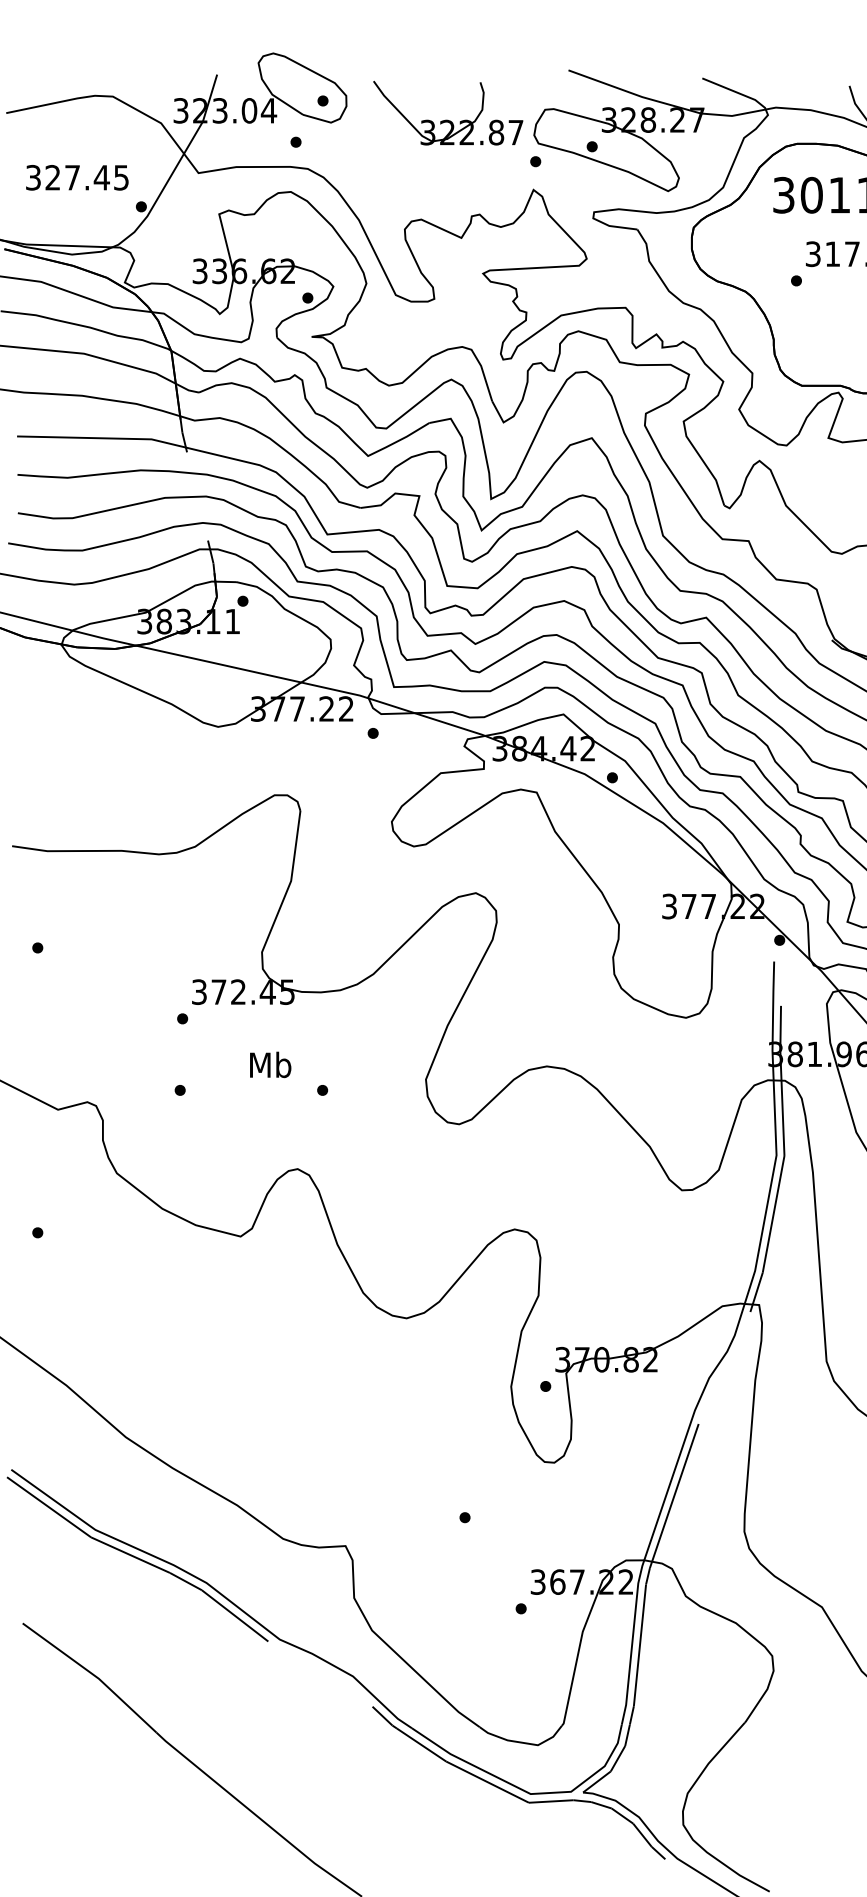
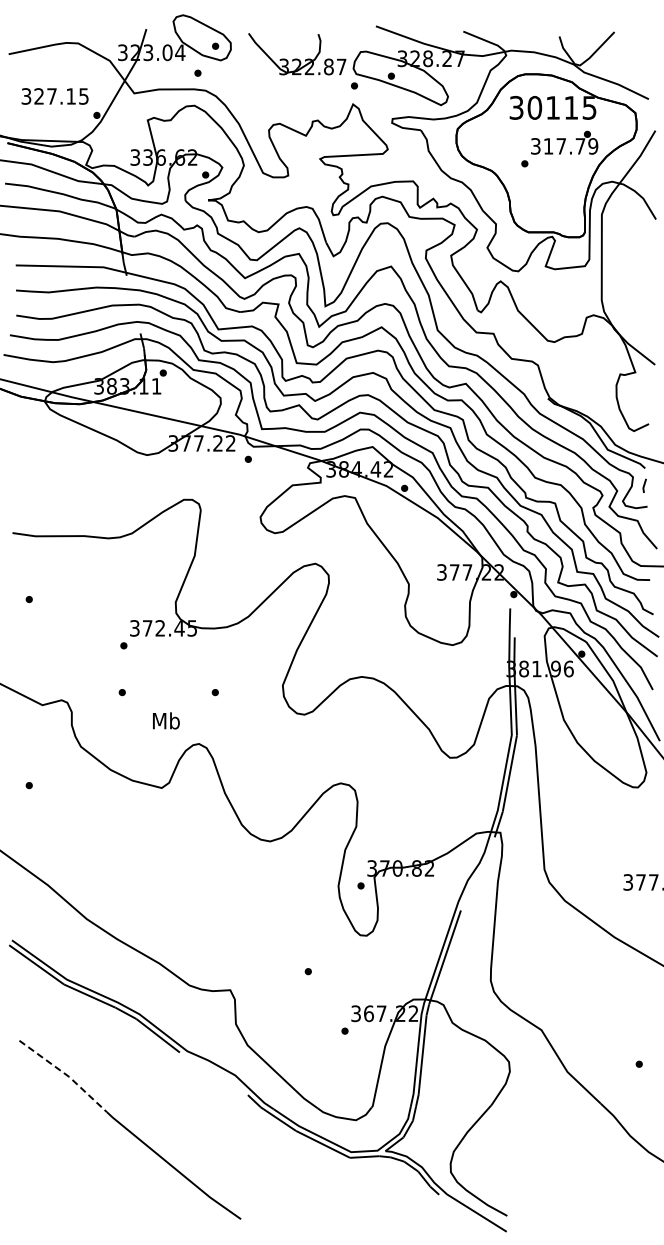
text: (100, 177) -> (70, 96), 327.45 -> 327.15
text: (270, 1064) -> (166, 720), moved
line: (94, 1675) -> (66, 1074), solid -> dashed

